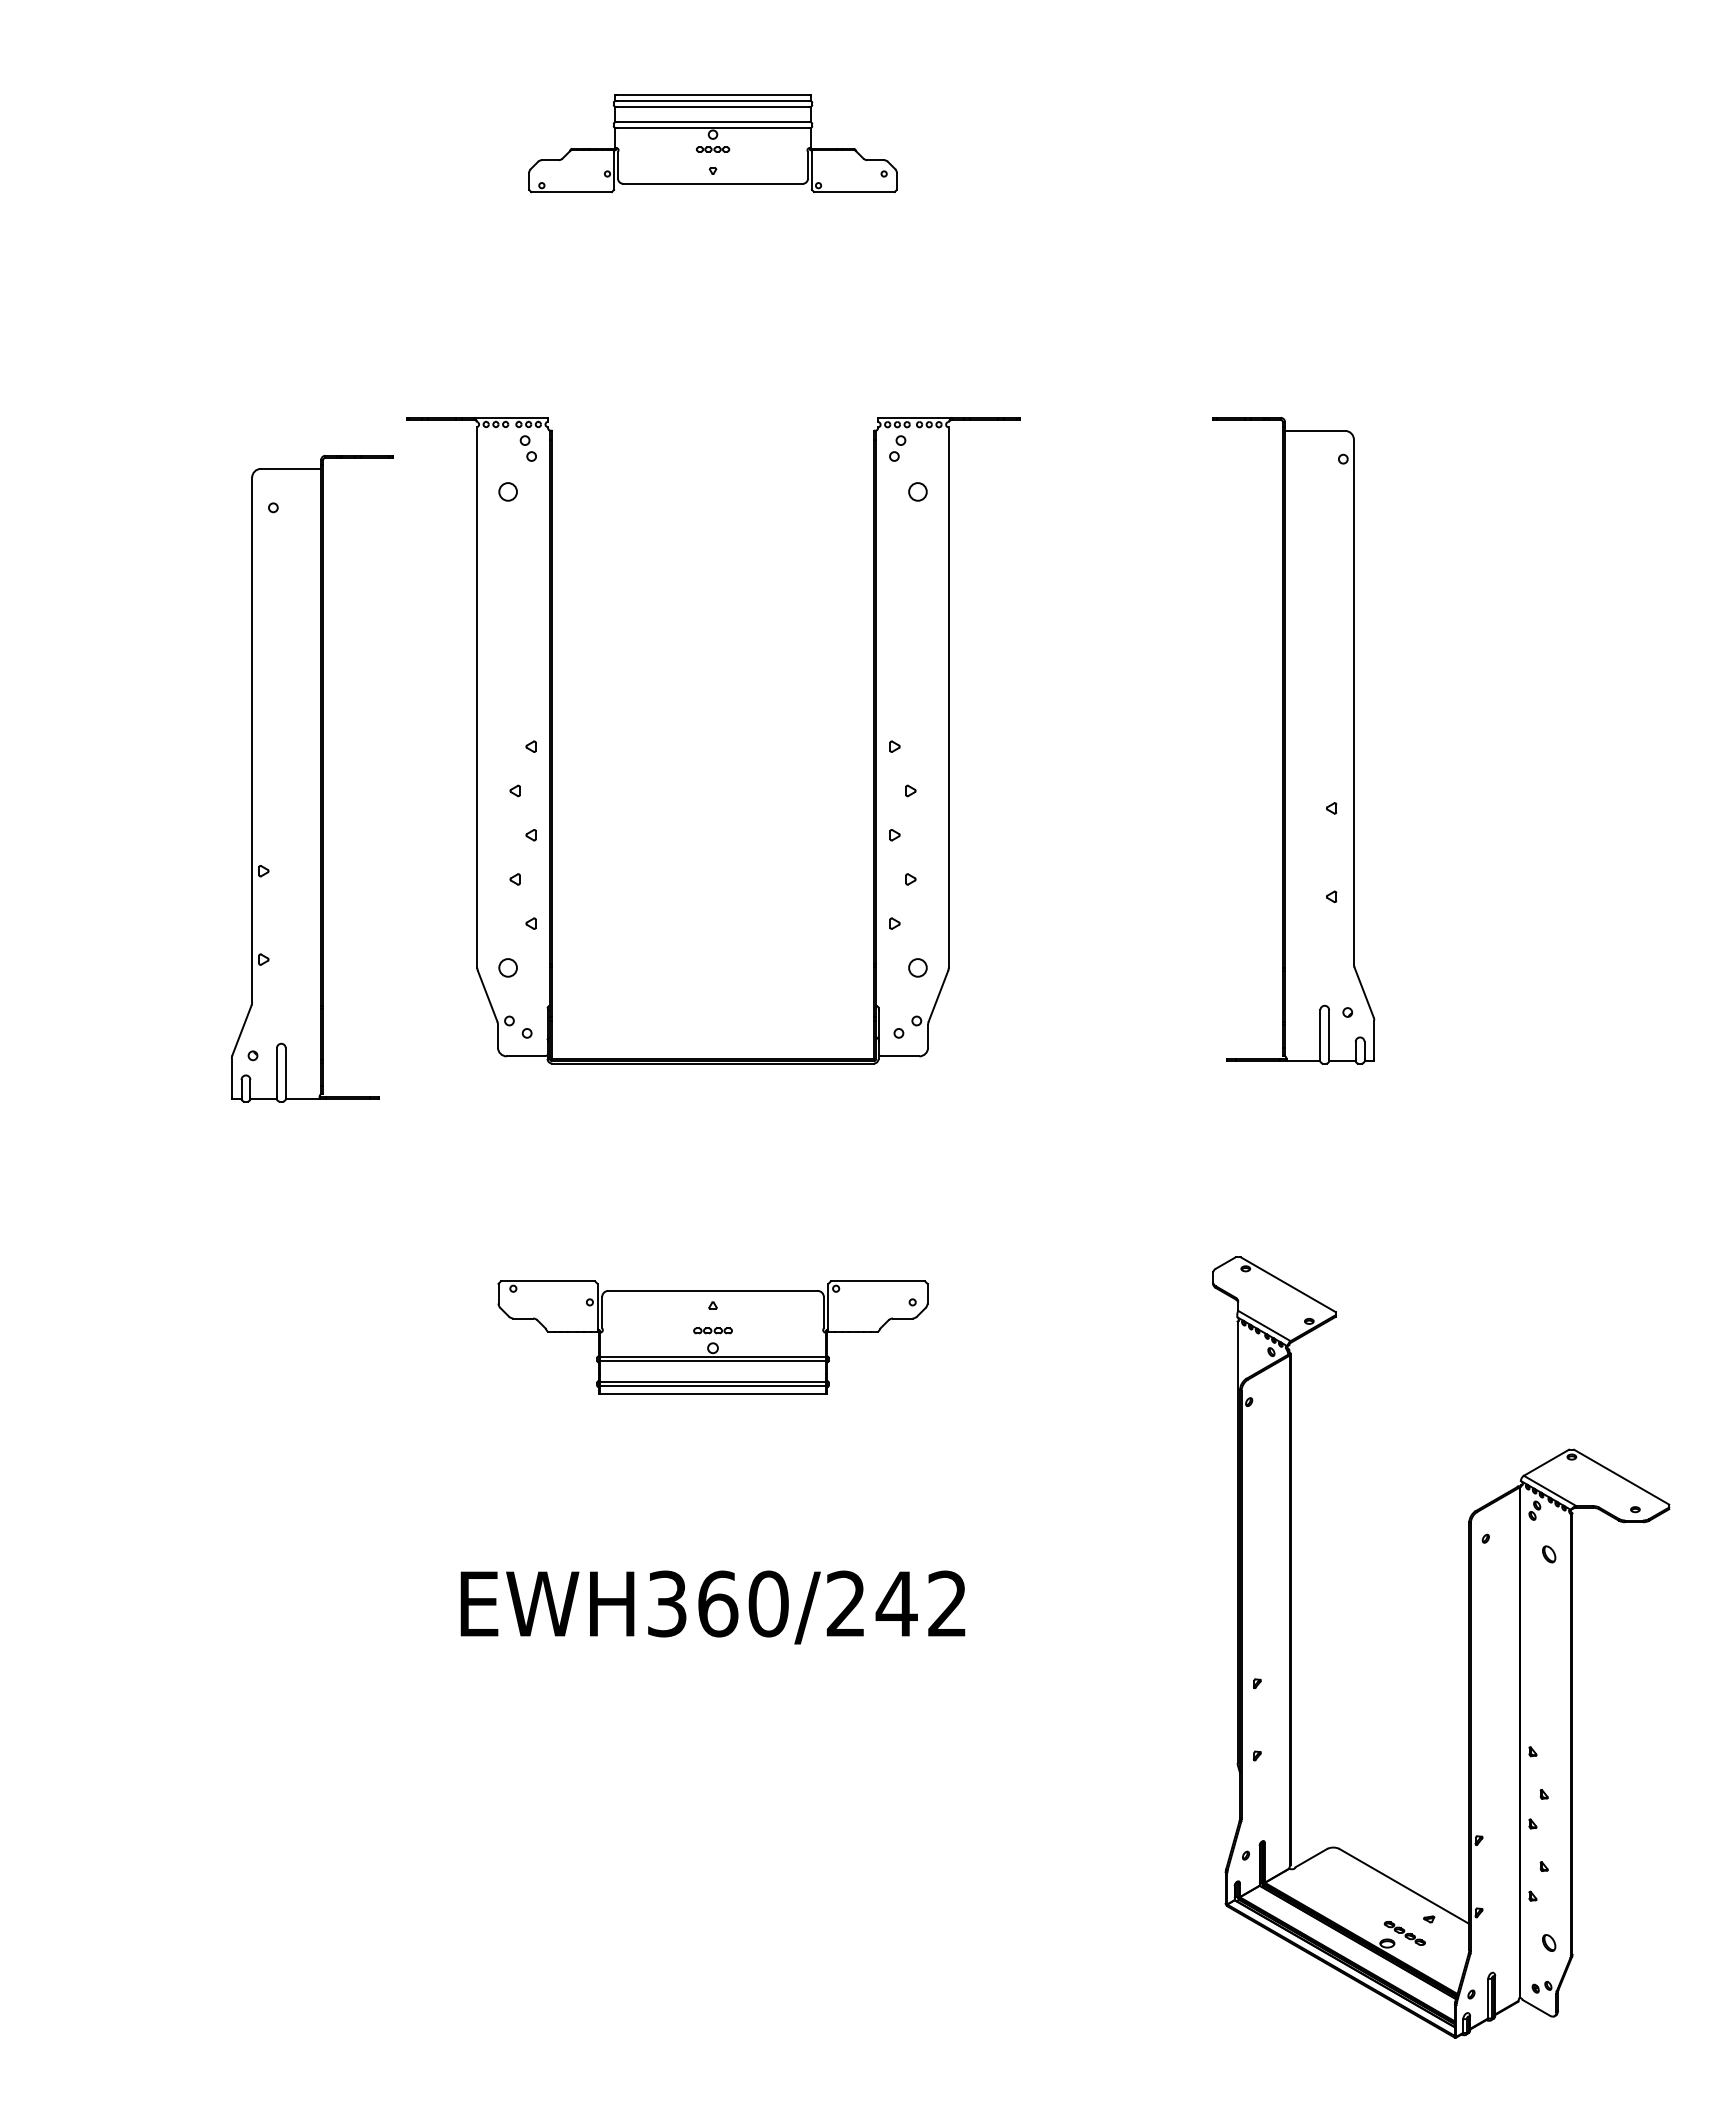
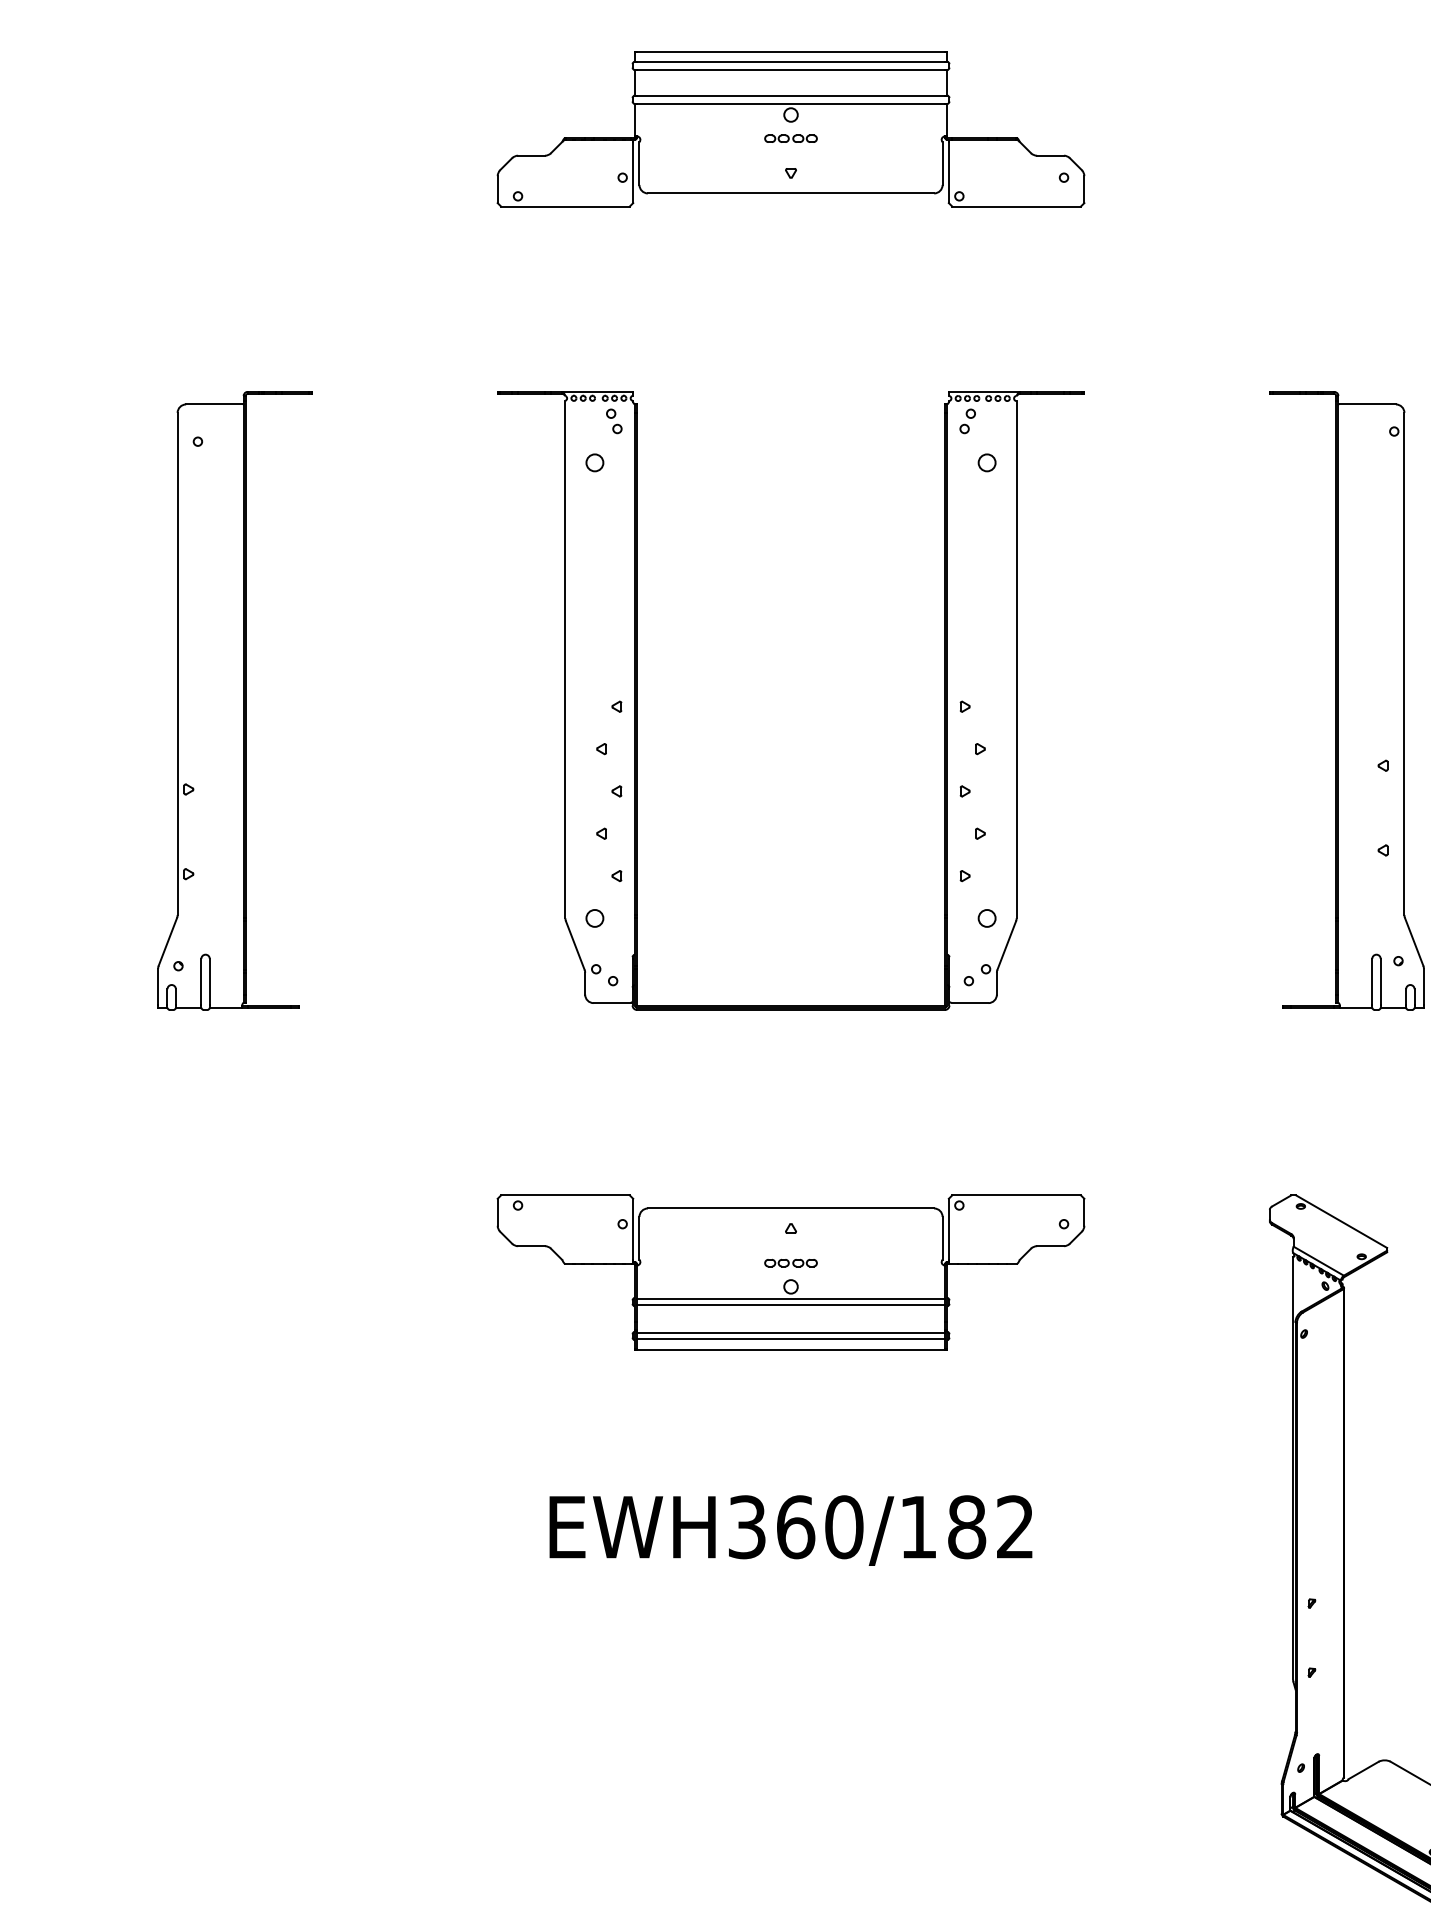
part: (712, 143) -> (790, 129), size x1.67
part: (312, 778) -> (235, 700), moved
part: (712, 1337) -> (790, 1272), size x1.43
text: (871, 1603) -> (942, 1526), EWH360/242 -> EWH360/182

